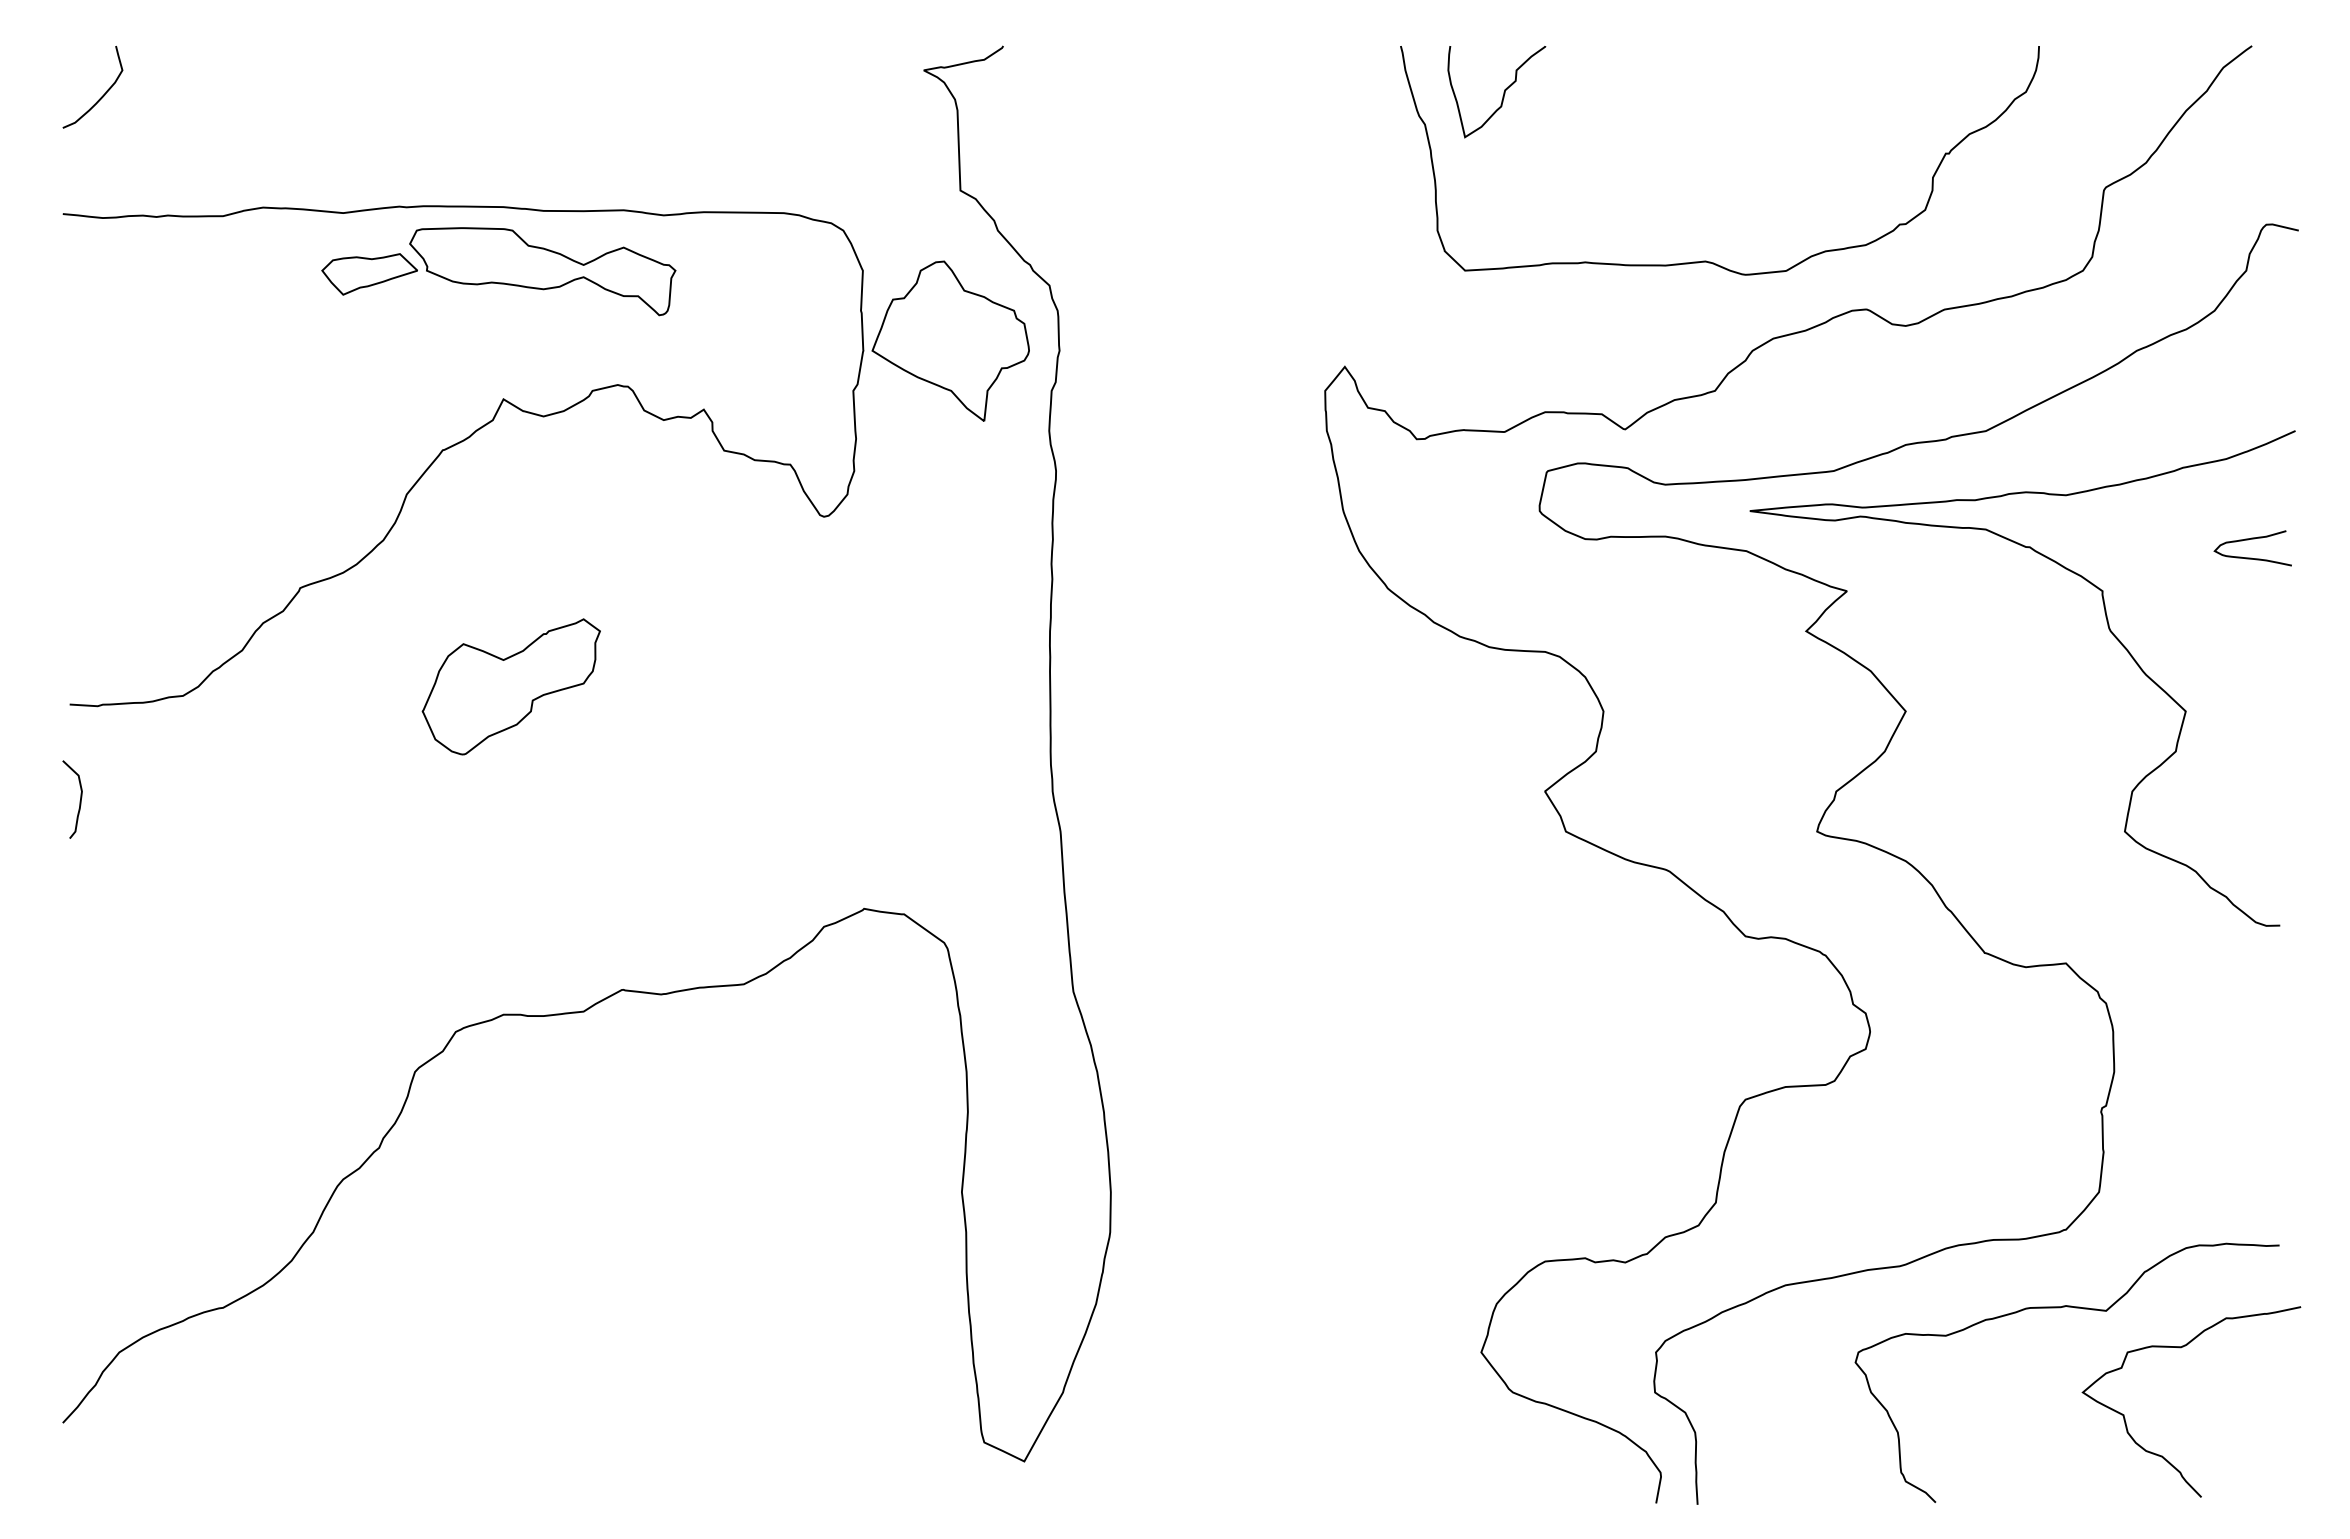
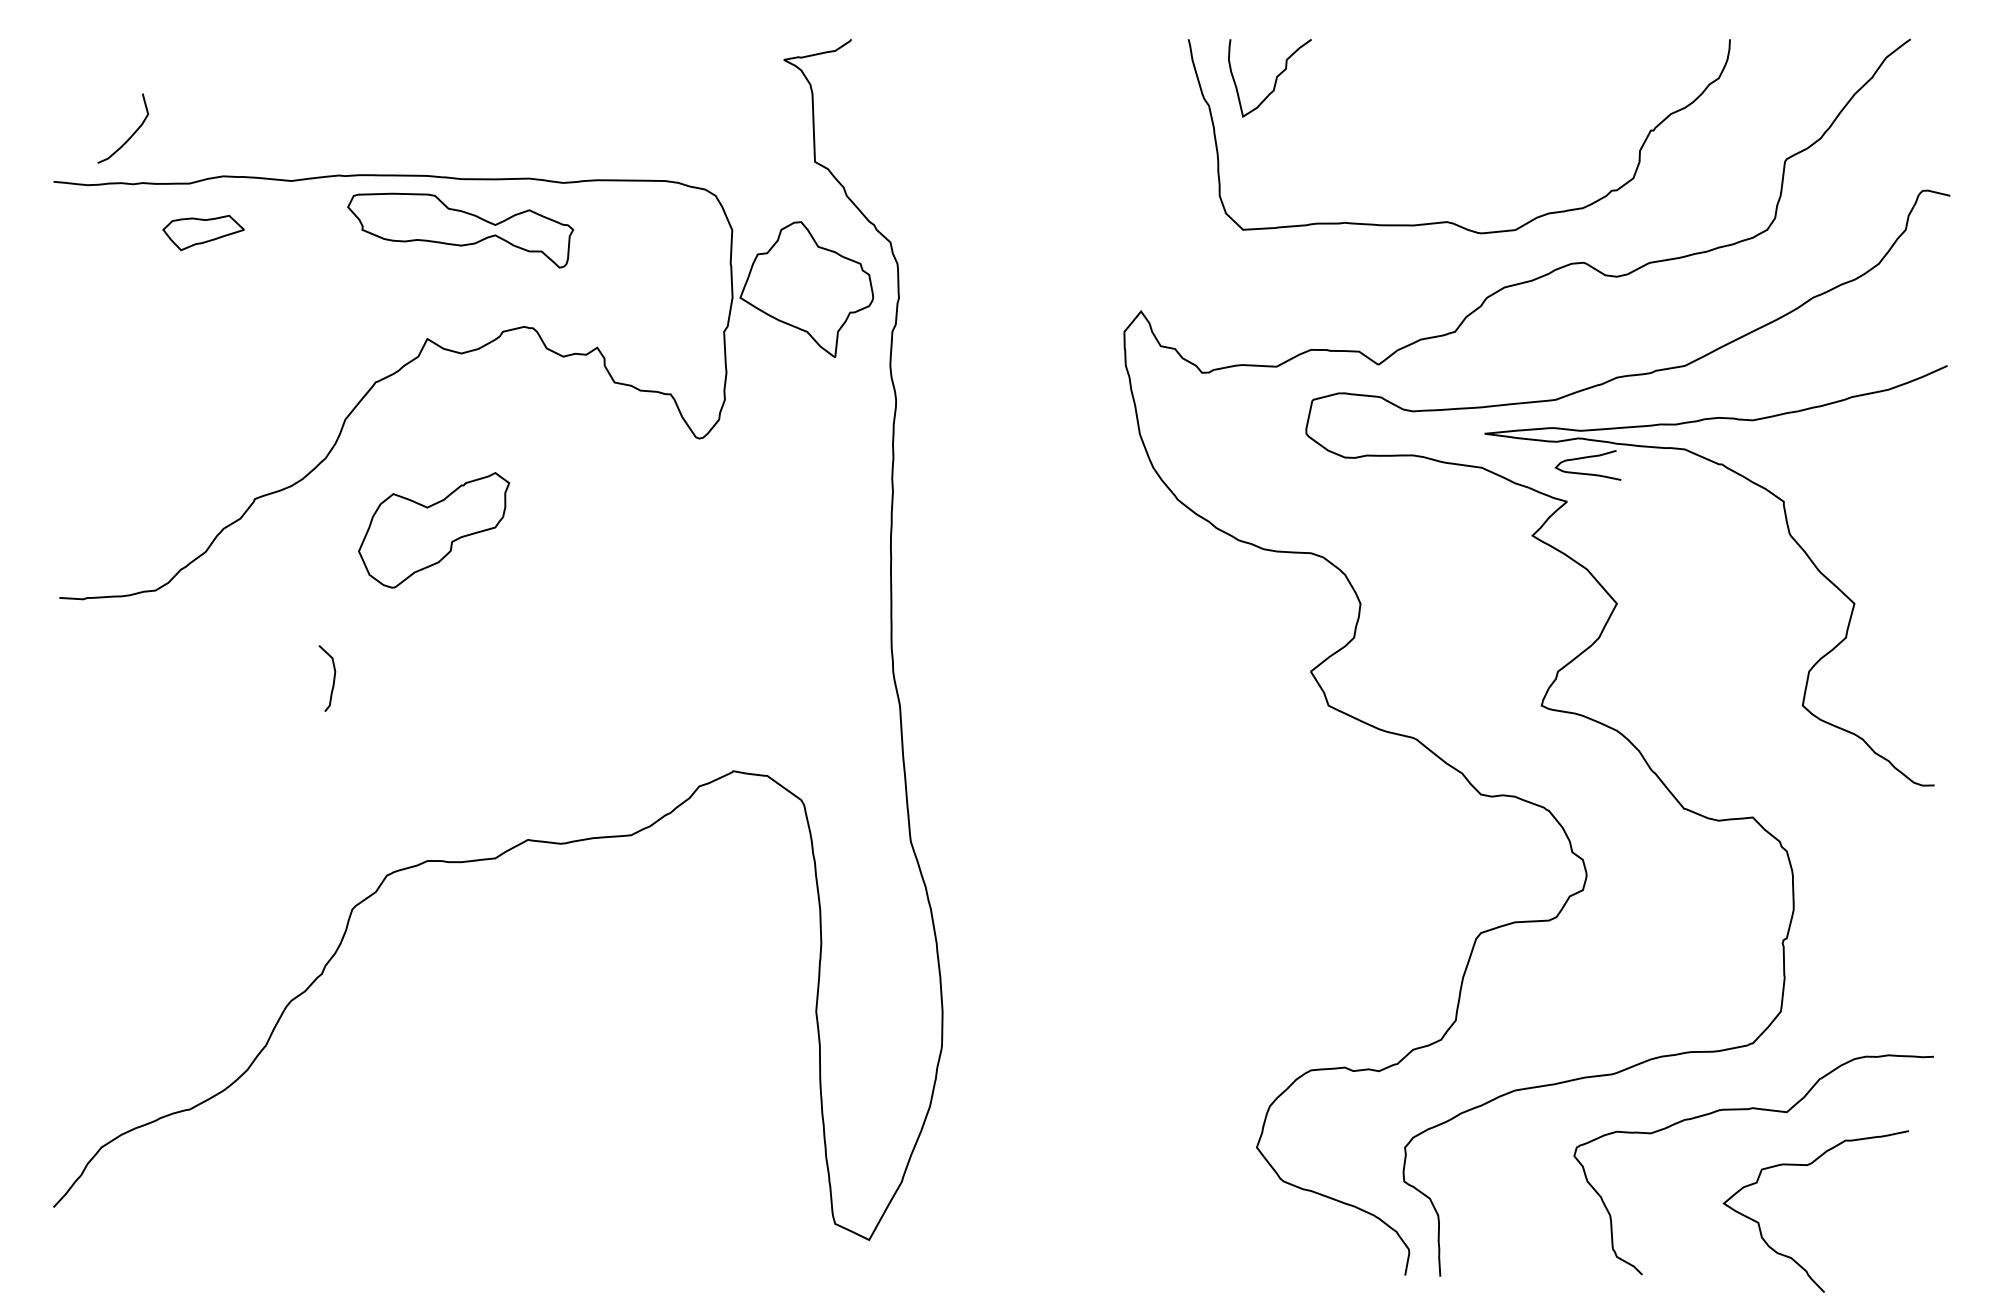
curve: (101, 96) -> (130, 136), moved
part: (369, 274) -> (203, 233), moved
curve: (2248, 540) -> (1584, 458), moved
part: (510, 686) -> (433, 529), moved
curve: (79, 800) -> (333, 679), moved
curve: (2180, 1348) -> (1806, 1166), moved

